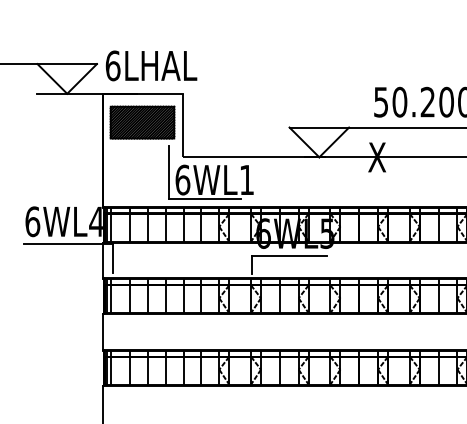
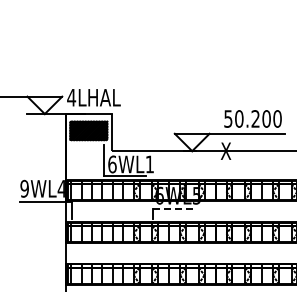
text: (112, 65) -> (71, 97), 6LHAL -> 4LHAL
text: (32, 221) -> (24, 188), 6WL4 -> 9WL4
line: (289, 257) -> (174, 209), solid -> dashed

